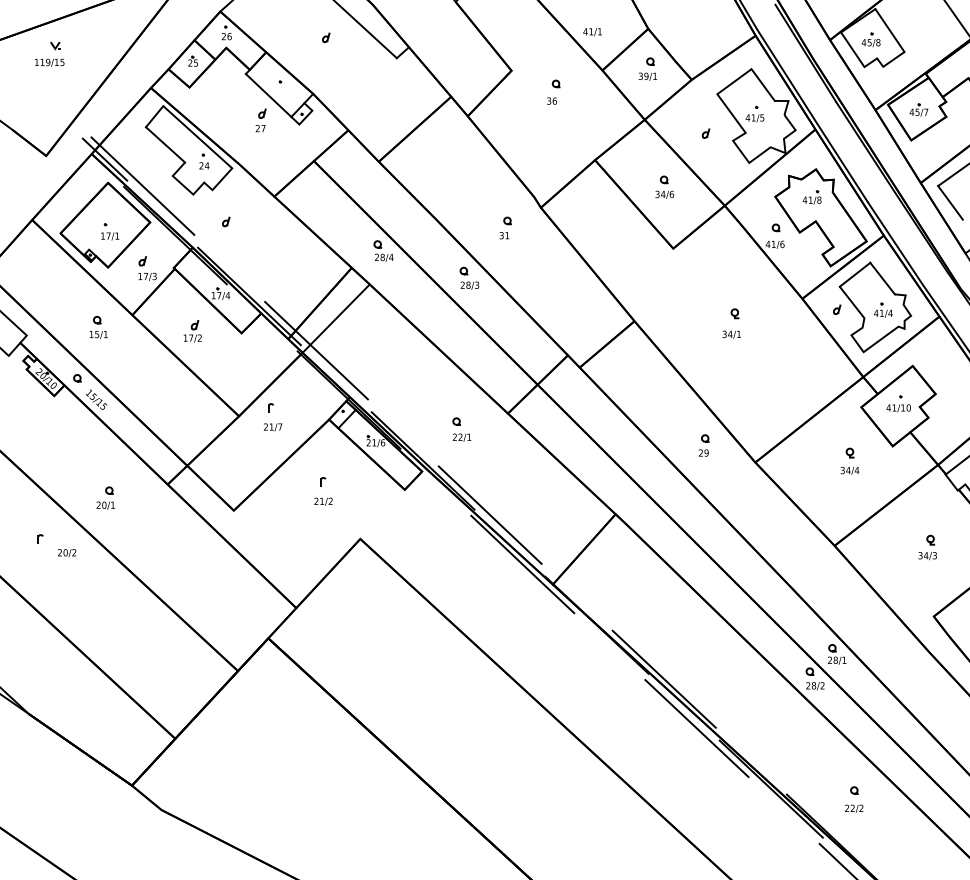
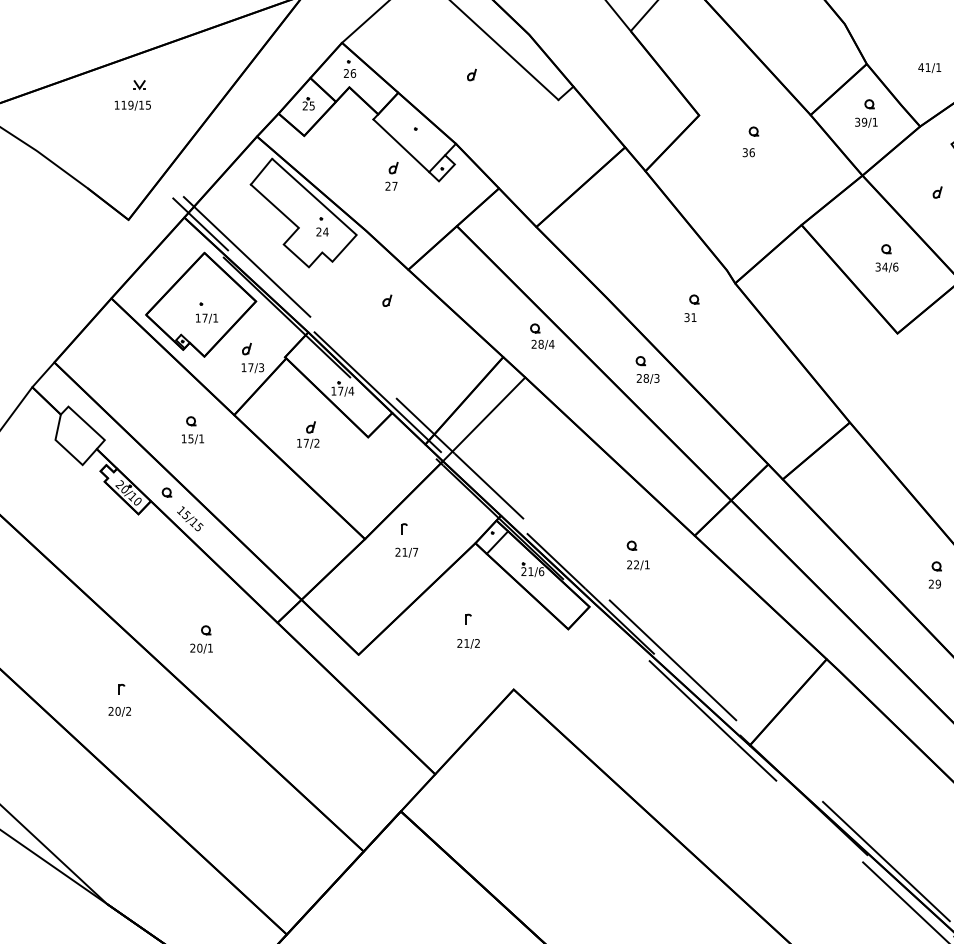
text: (592, 32) -> (929, 68), moved
part: (226, 221) -> (387, 300), moved
text: (67, 553) -> (120, 712), moved

